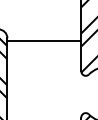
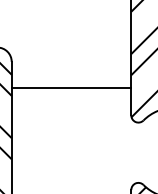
line: (44, 41) -> (71, 88), moved

